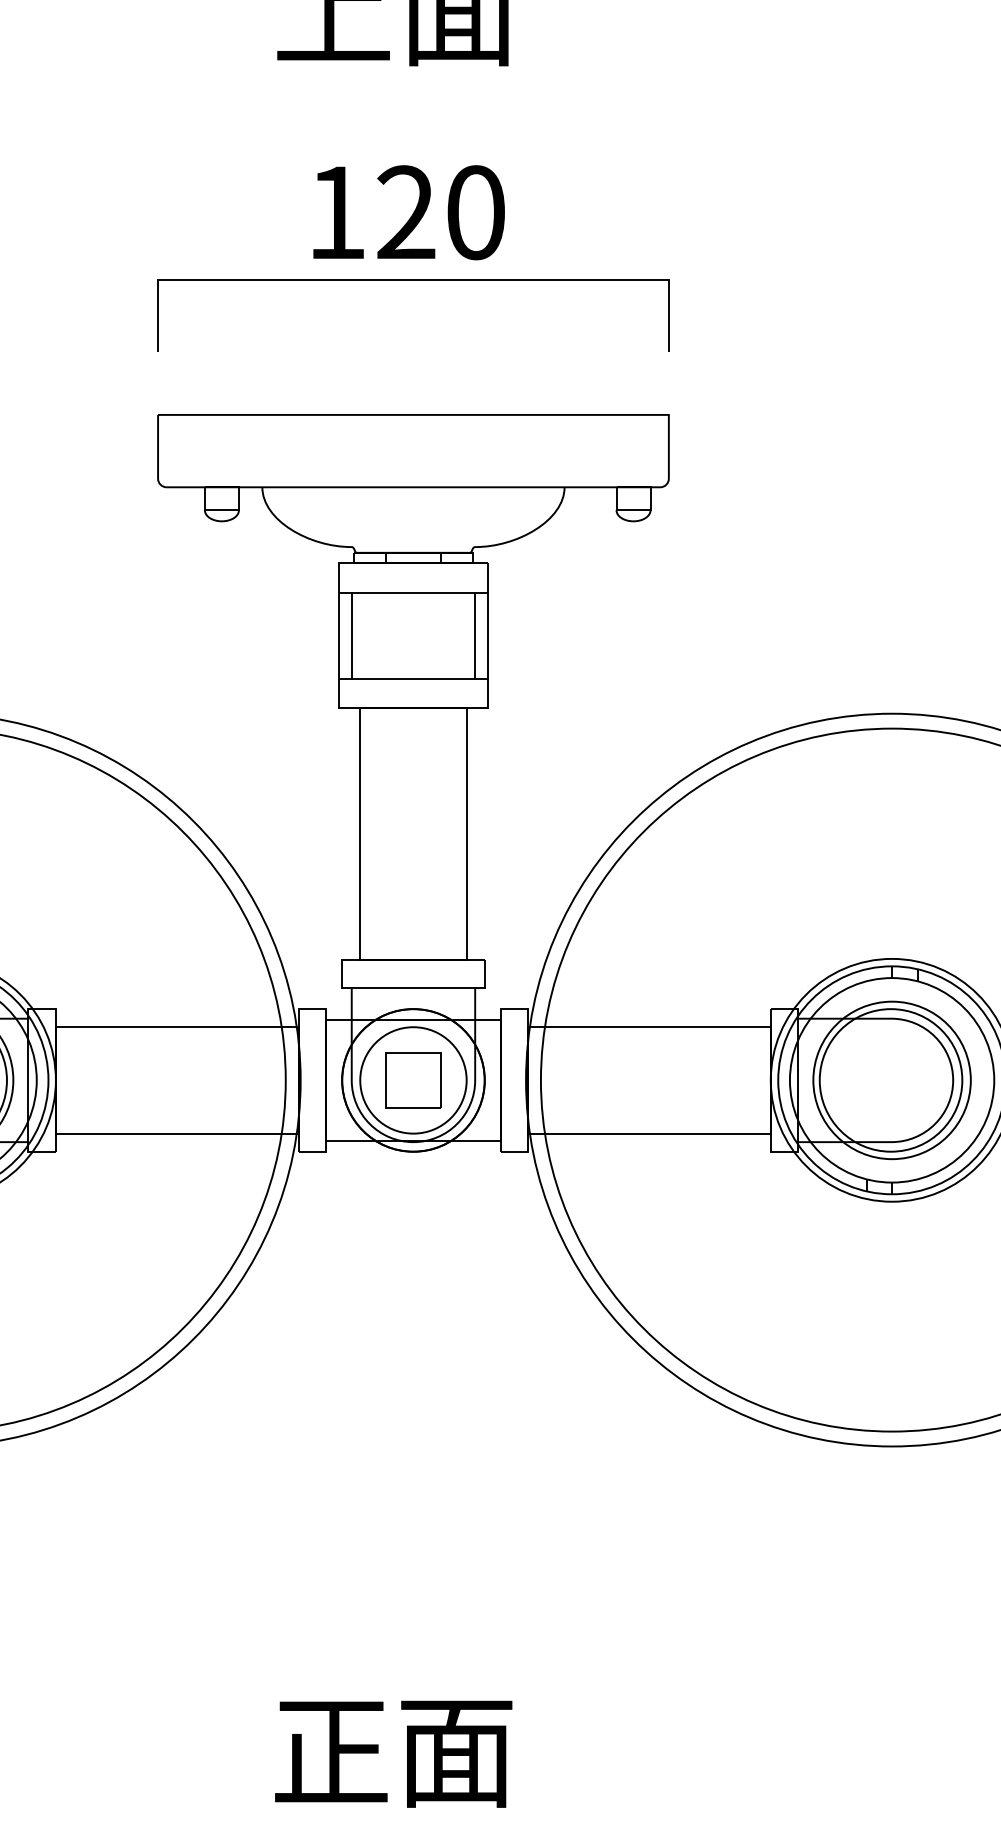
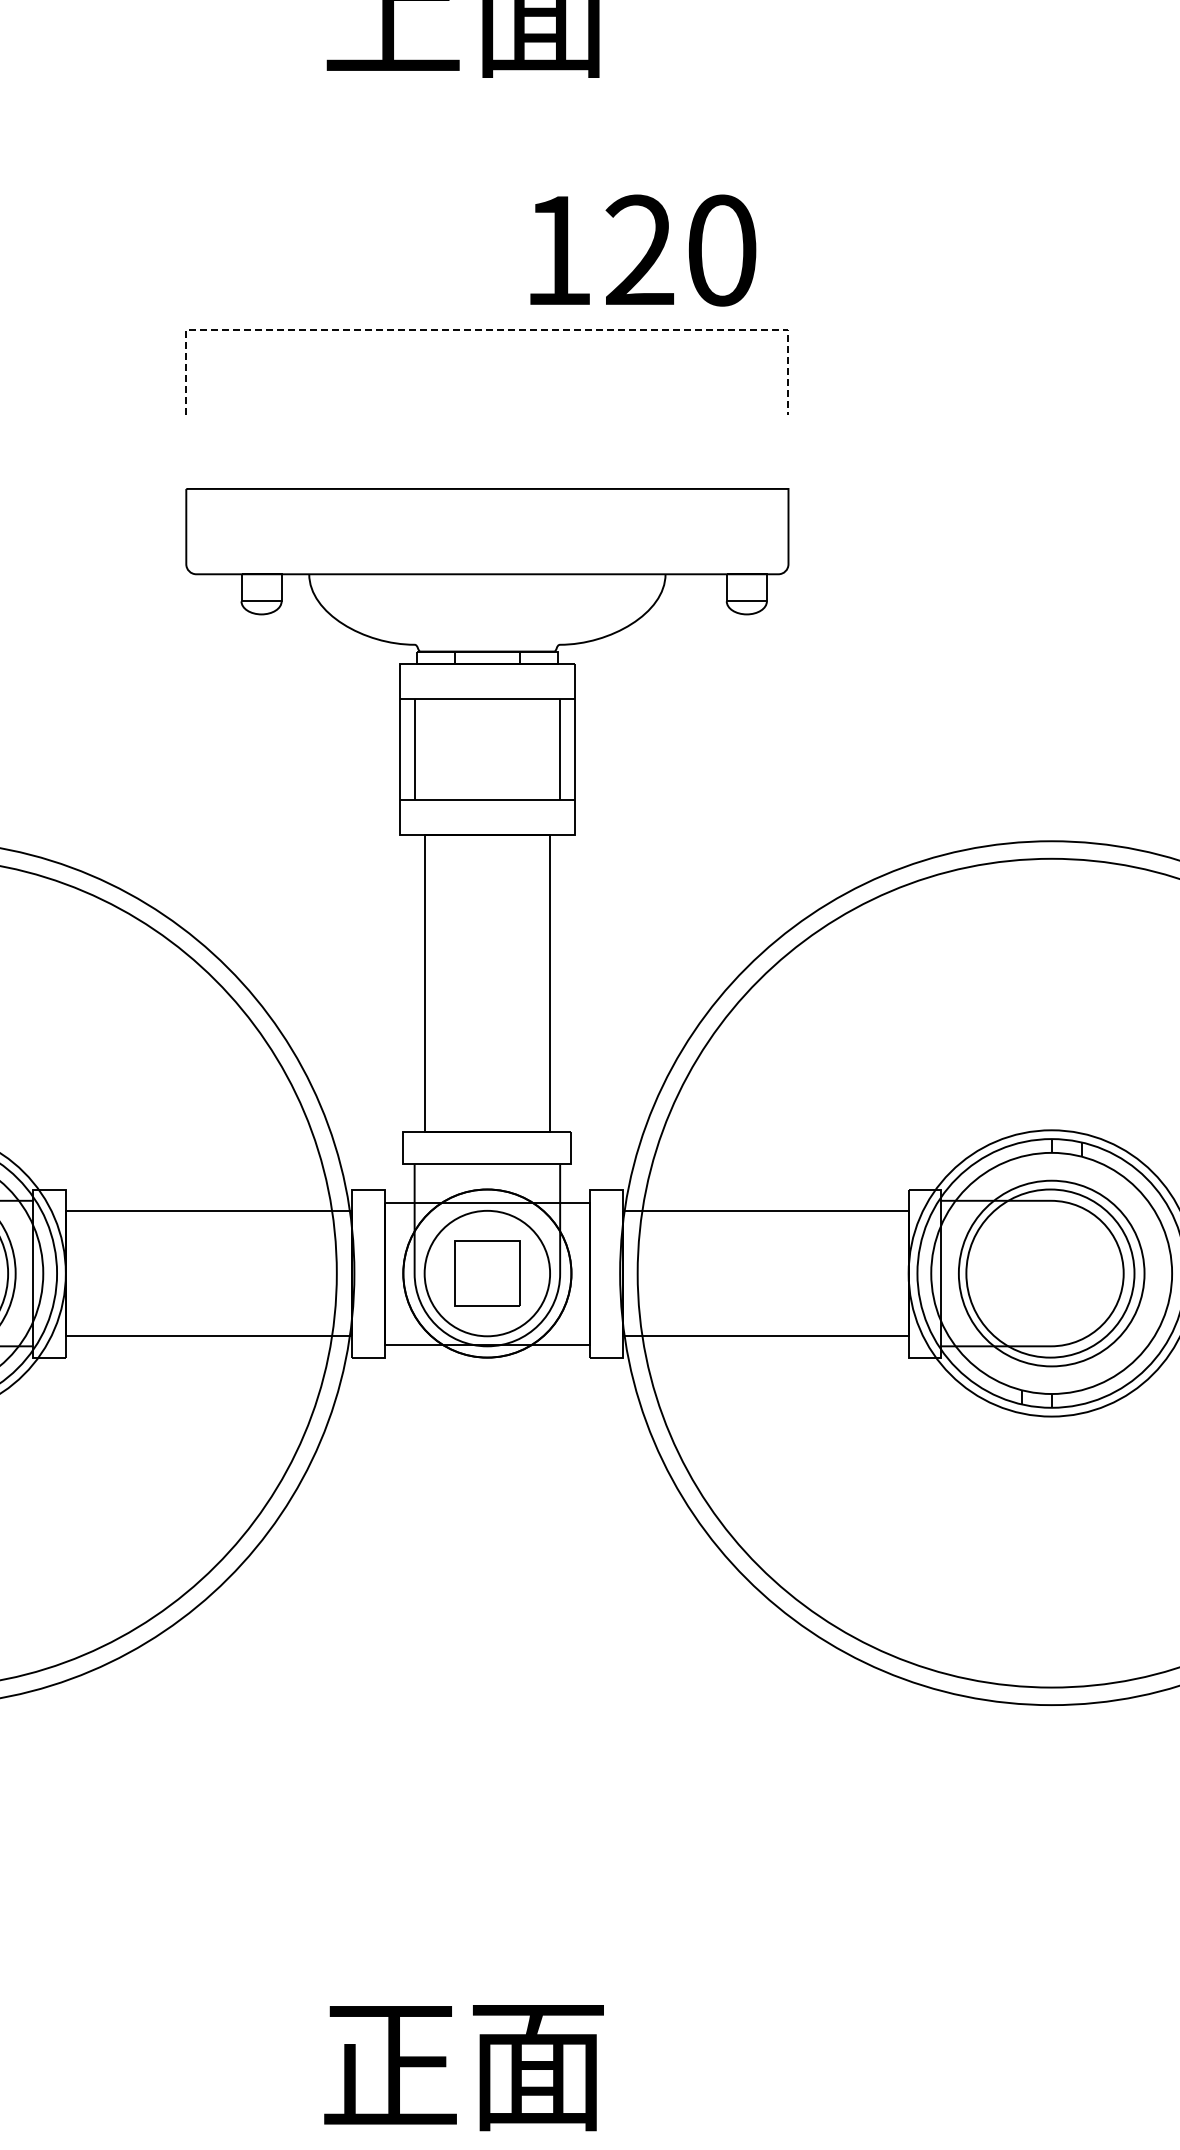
text: (409, 212) -> (643, 250), moved
line: (413, 279) -> (487, 329), solid -> dashed

